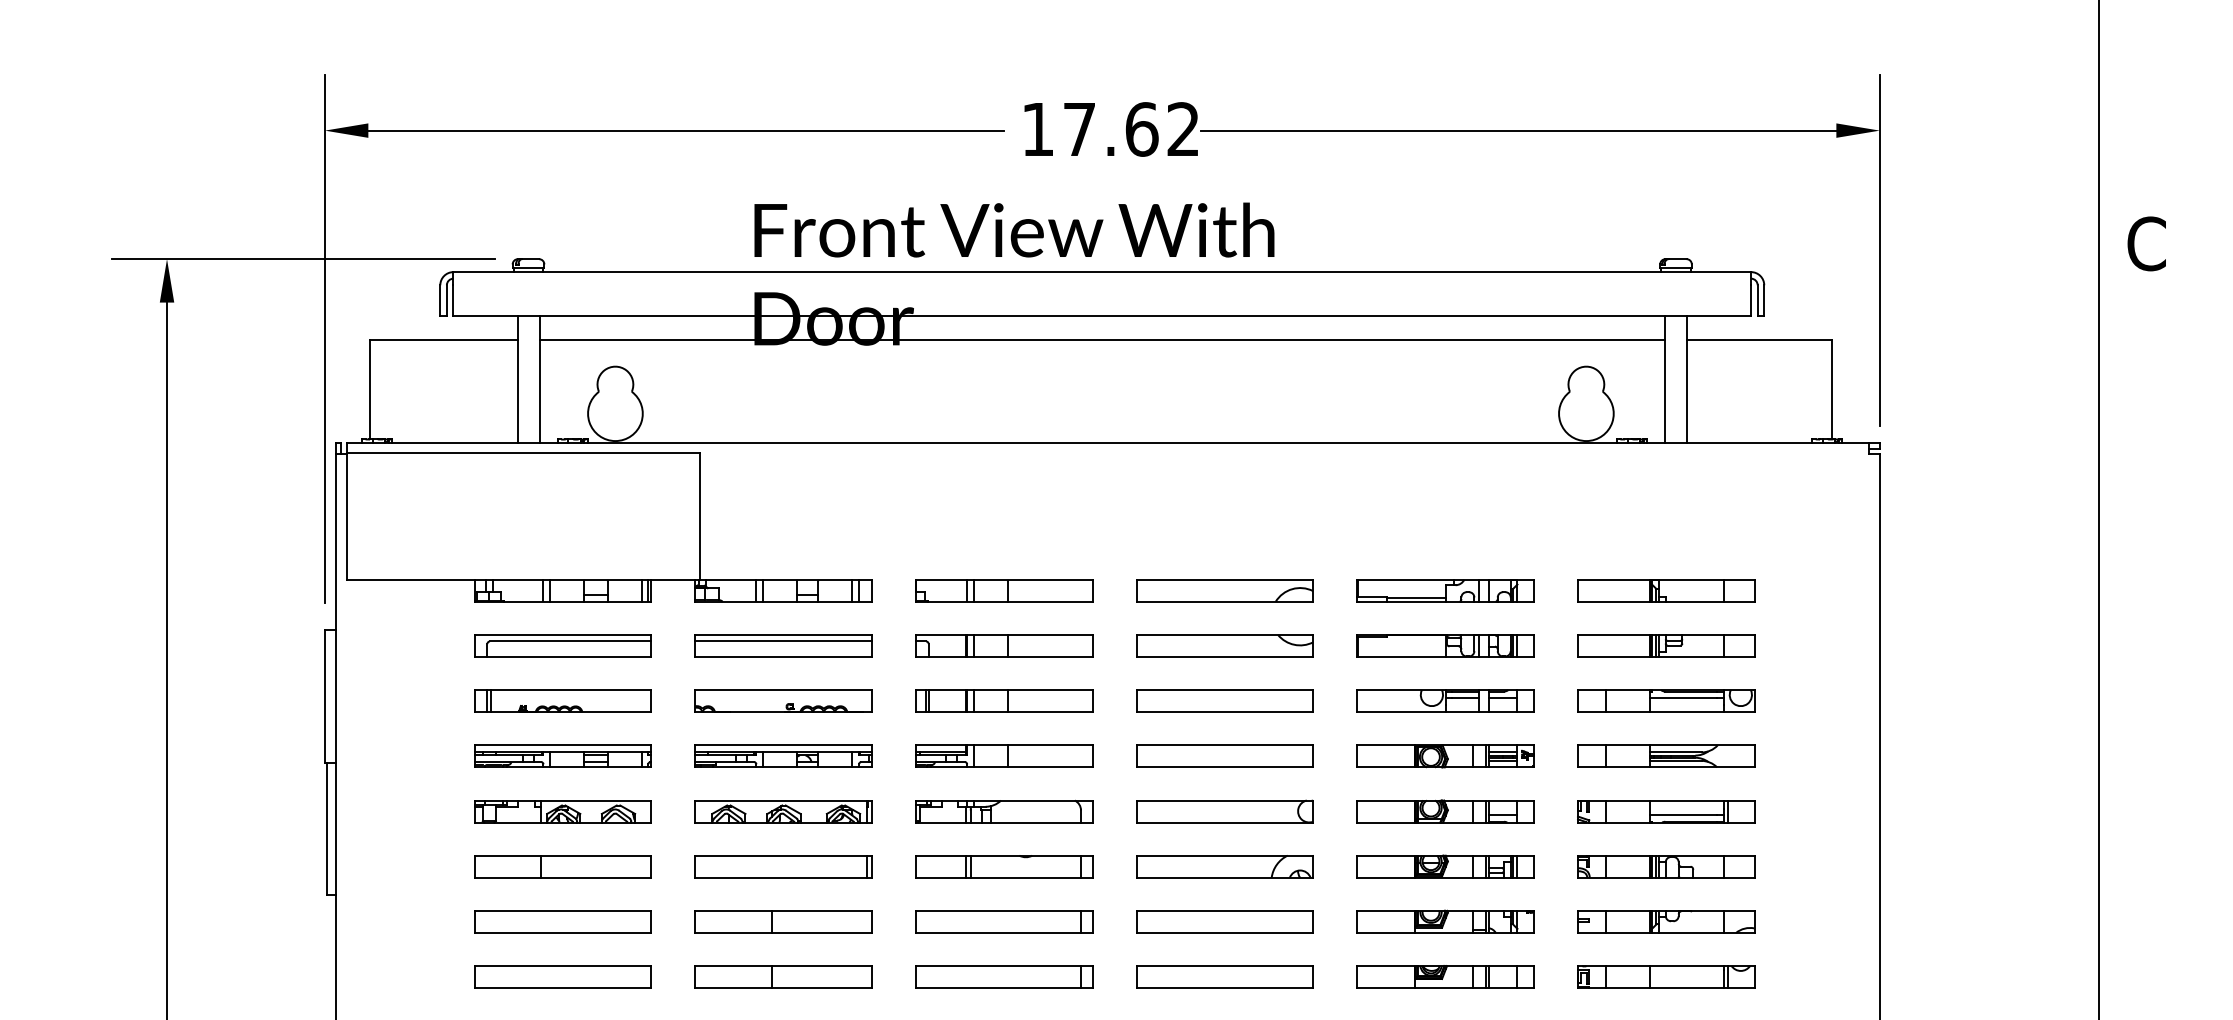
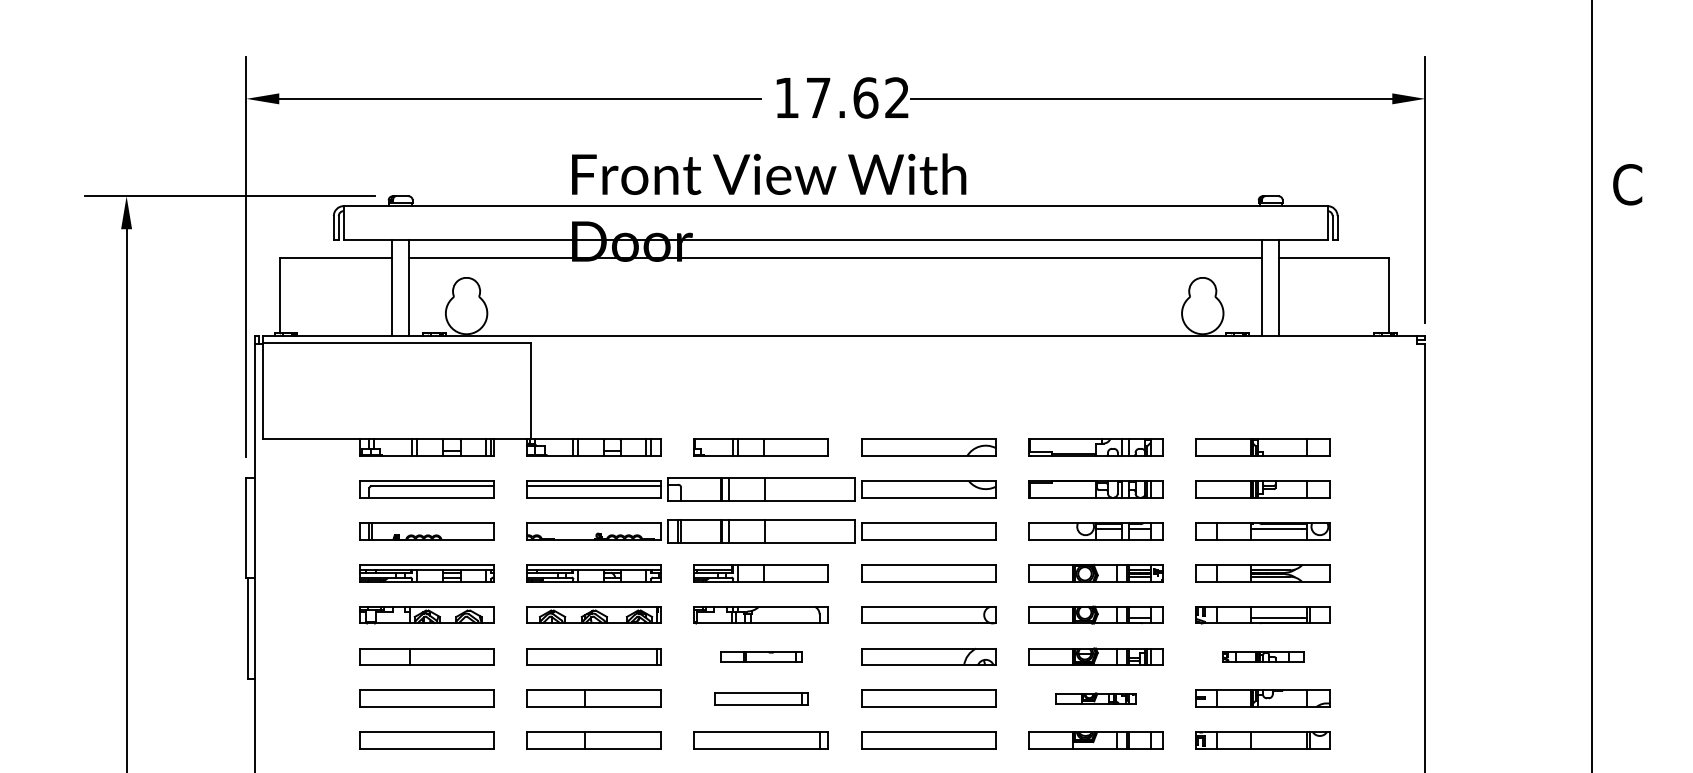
part: (1004, 645) -> (761, 489), size x1.4
part: (1004, 700) -> (761, 530), size x1.4
part: (1004, 866) -> (761, 656), size x0.6
part: (1666, 866) -> (1263, 656), size x0.6
part: (1004, 921) -> (761, 698), size x0.7
part: (1445, 921) -> (1095, 698), size x0.6

